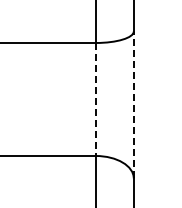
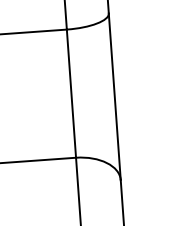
line: (95, 99) -> (70, 93), dashed -> solid
line: (133, 104) -> (114, 96), dashed -> solid

